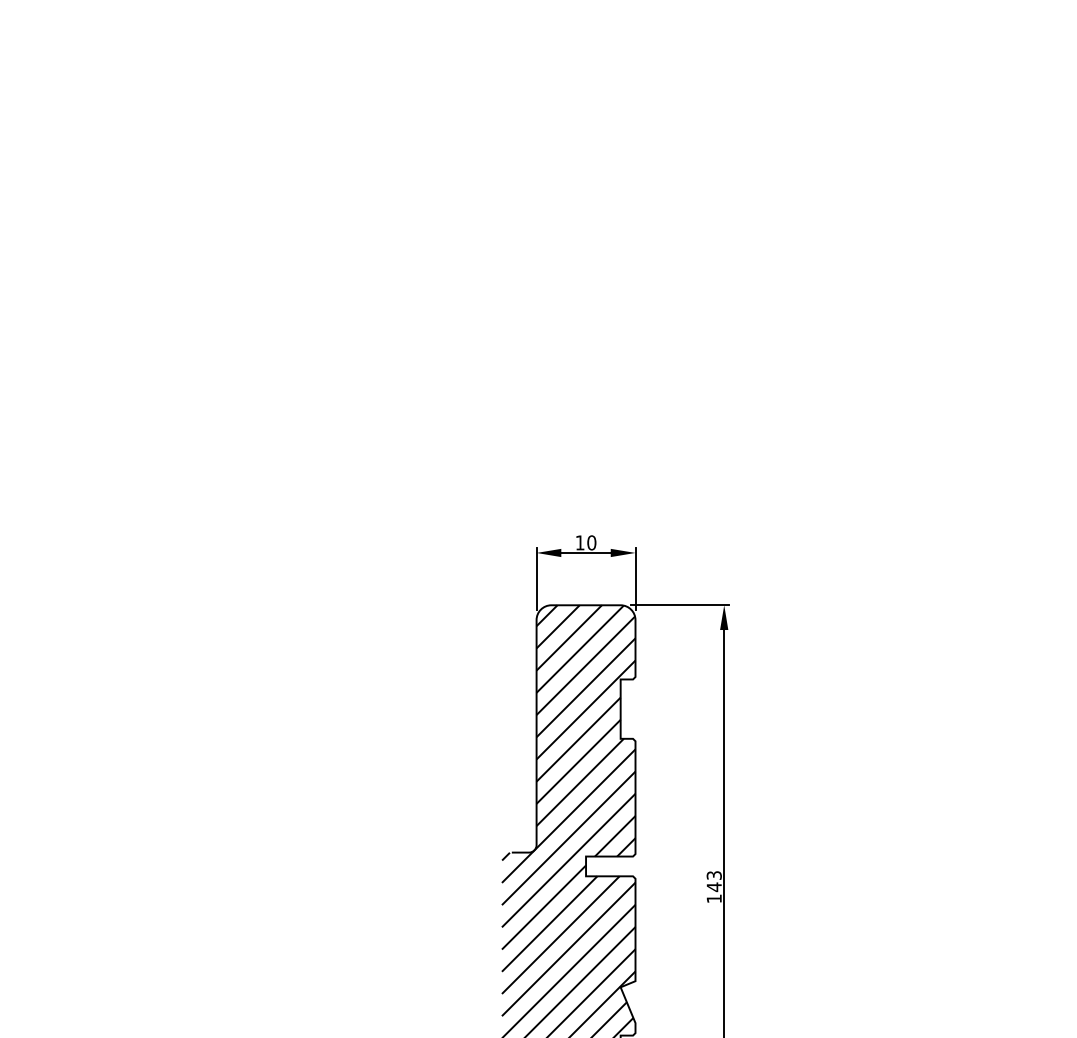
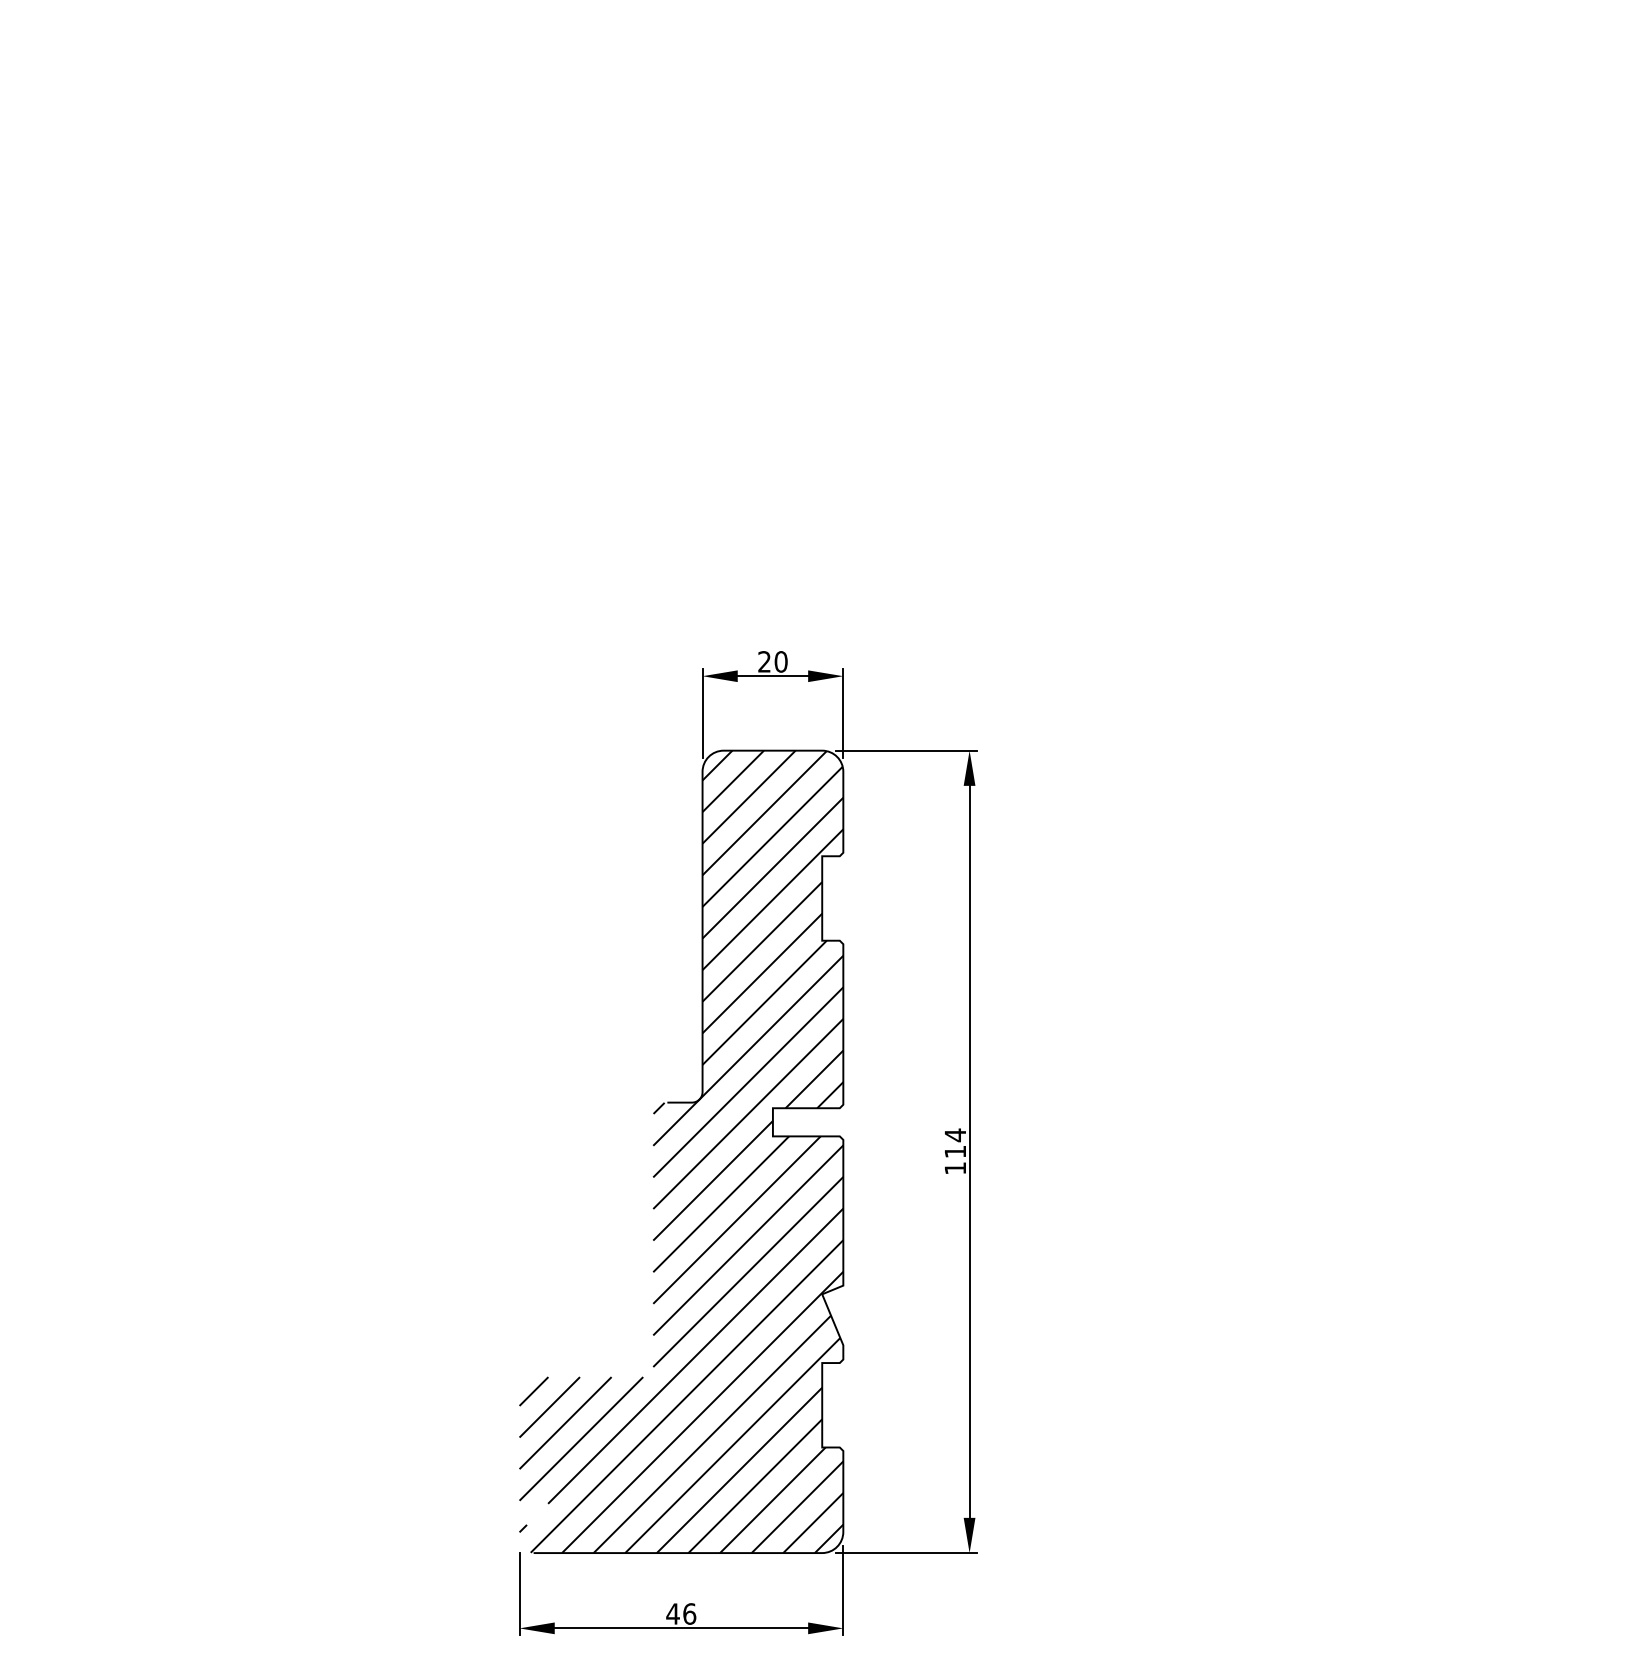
text: (580, 542) -> (764, 661), 10 -> 20
text: (714, 881) -> (955, 1143), 143 -> 114

